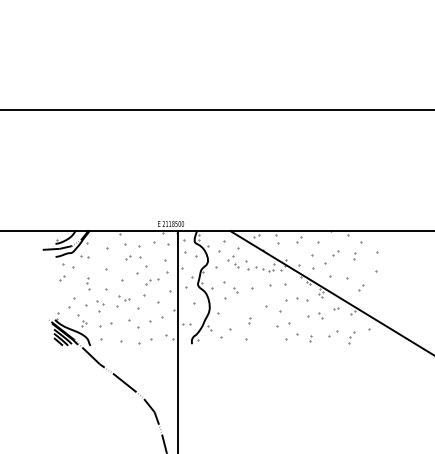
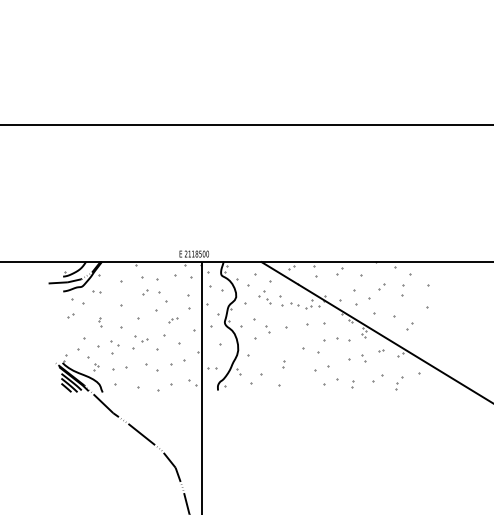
part: (354, 256) -> (402, 290), size x1.6
part: (152, 281) -> (173, 319), size x0.6
part: (88, 283) -> (100, 321), size x0.6

